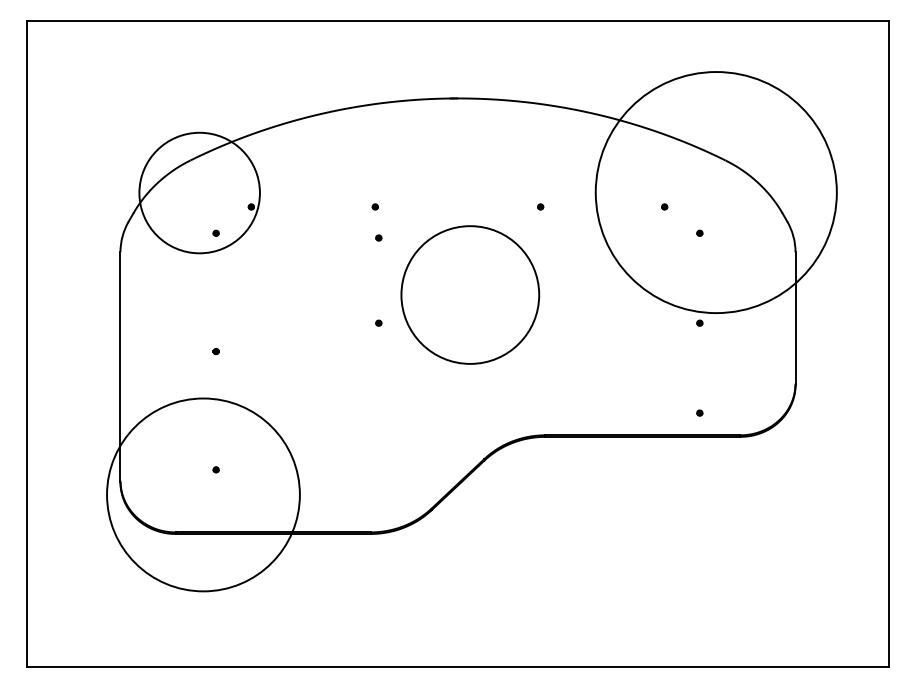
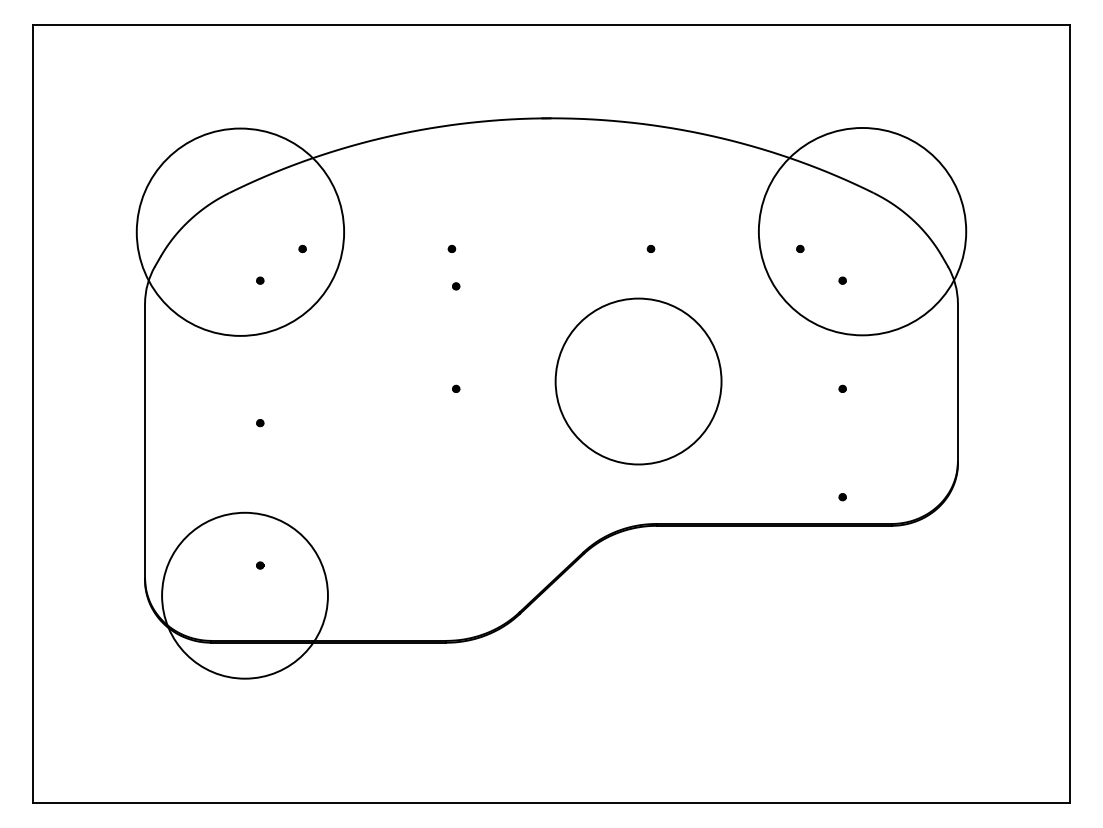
circle: (199, 192) -> (240, 231), size x1.43
circle: (716, 192) -> (862, 231), size x0.71
circle: (470, 294) -> (638, 380), moved
circle: (203, 494) -> (245, 595), size x0.71

